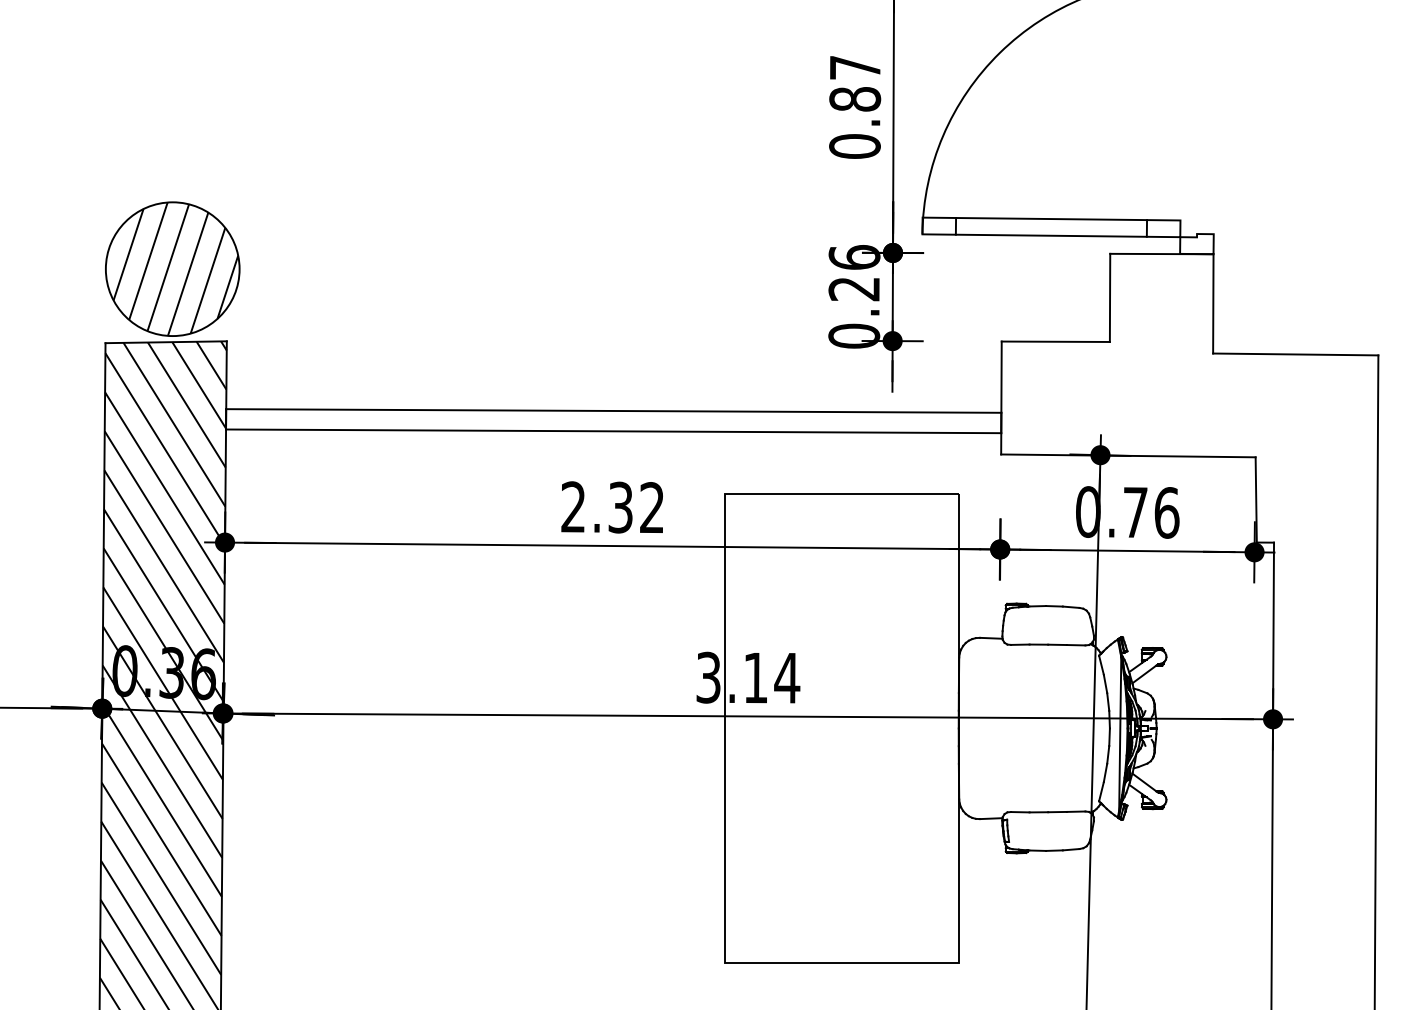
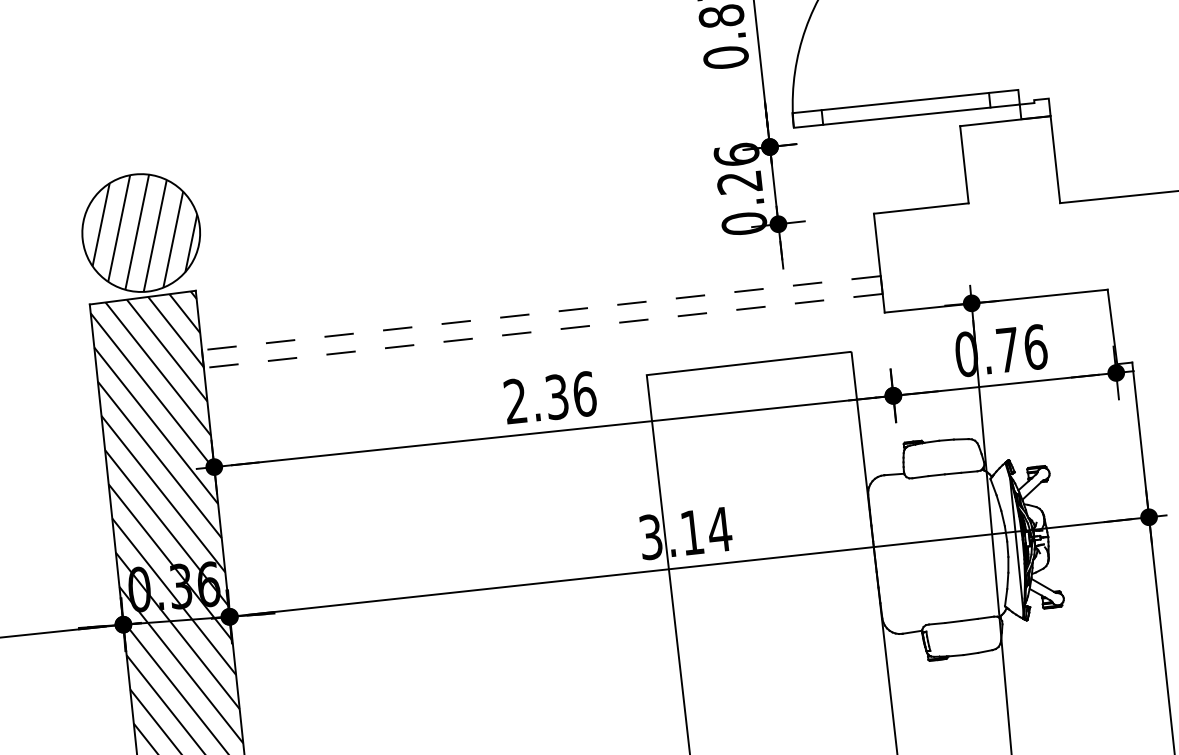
line: (613, 410) -> (541, 312), solid -> dashed
line: (613, 431) -> (543, 331), solid -> dashed
text: (652, 507) -> (584, 393), 2.32 -> 2.36

